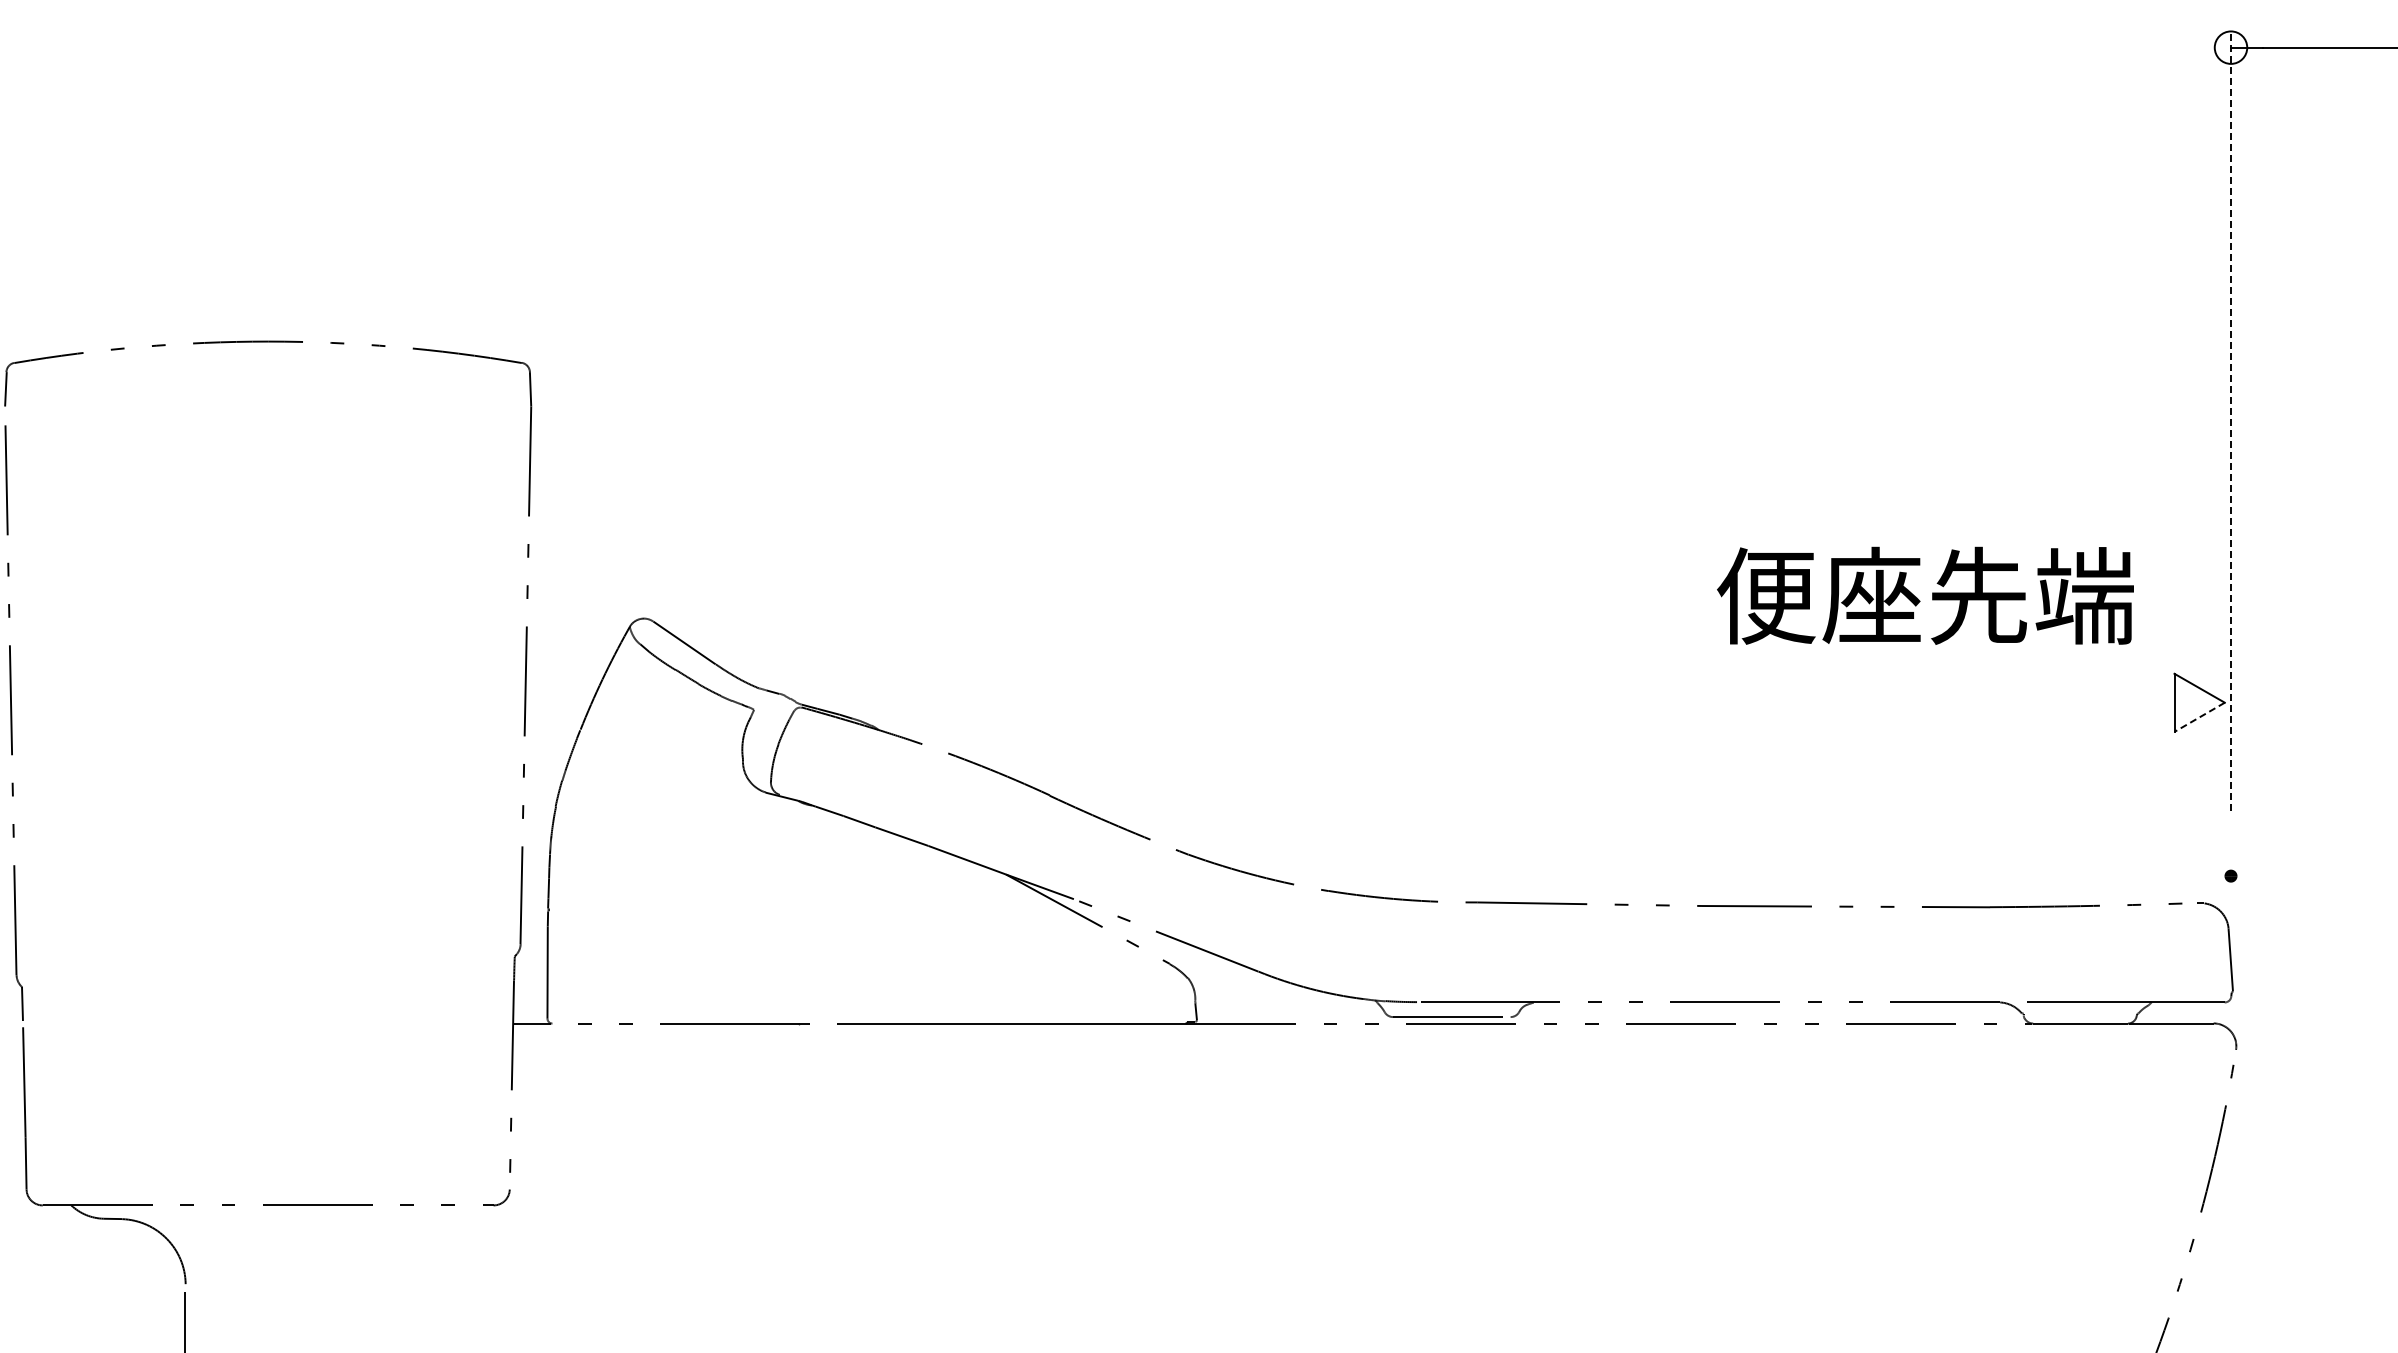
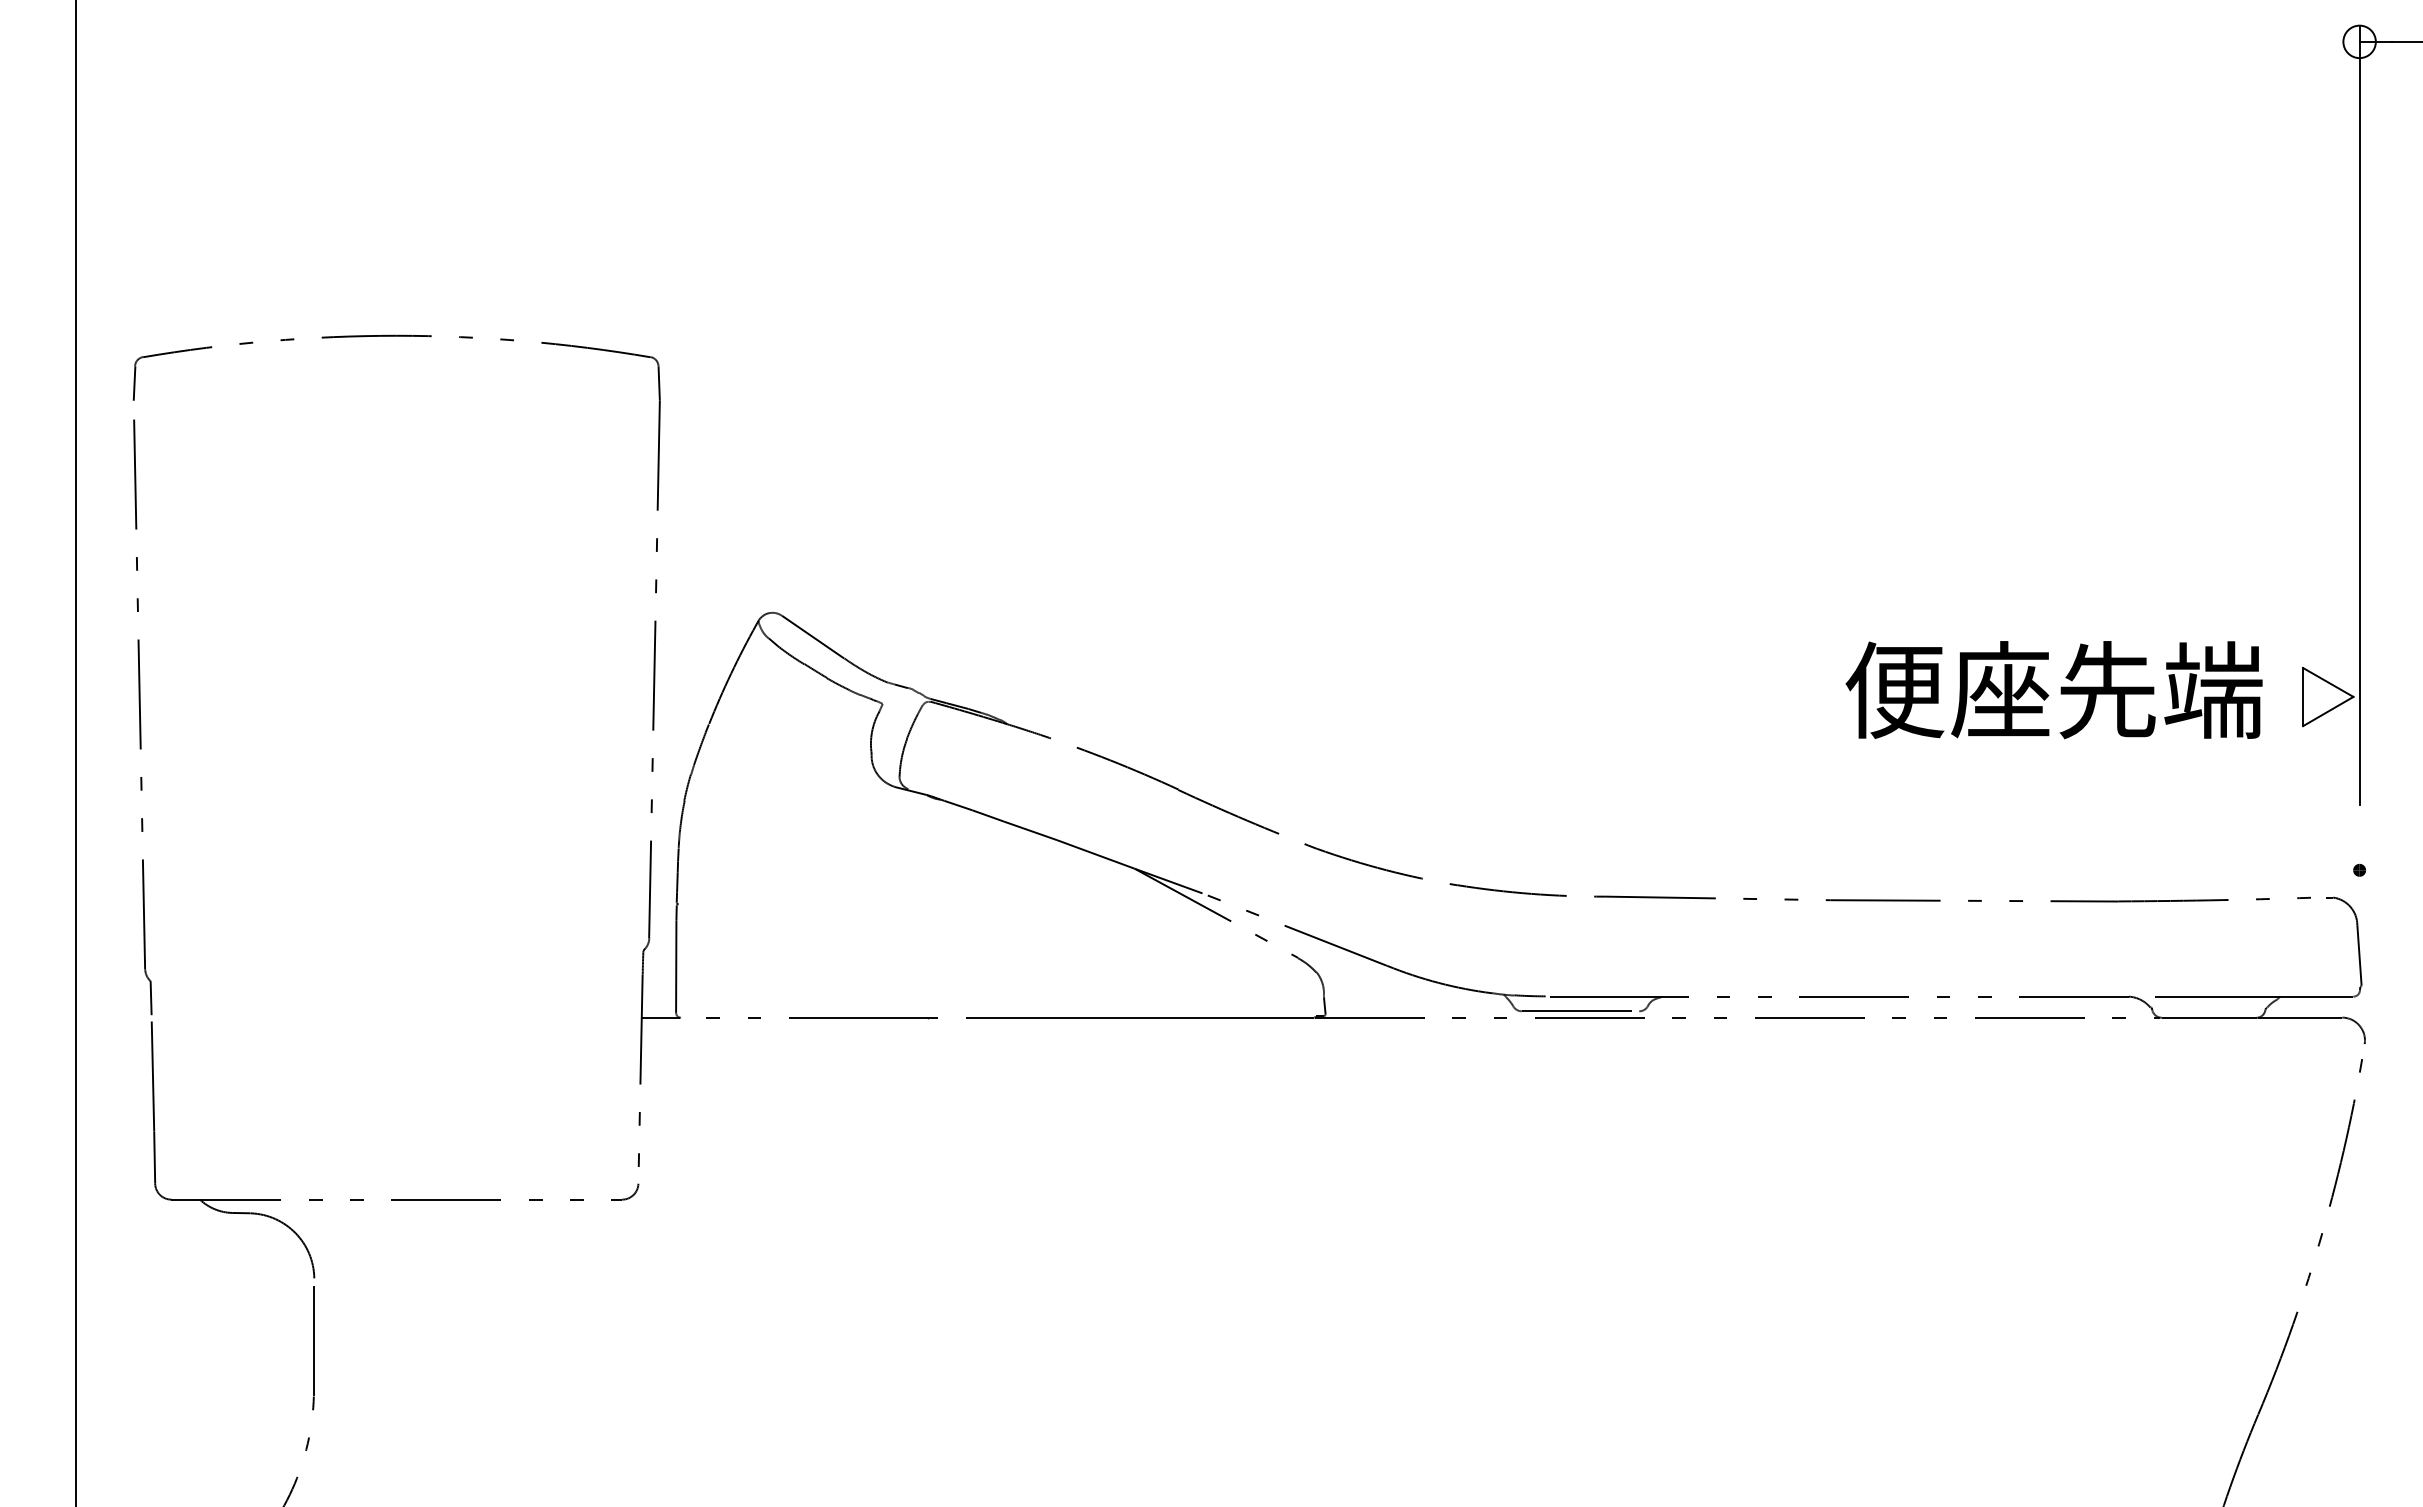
line: (2230, 421) -> (2359, 415), dashed -> solid
text: (1924, 596) -> (2053, 690), moved
line: (2198, 717) -> (2327, 711), dashed -> solid

